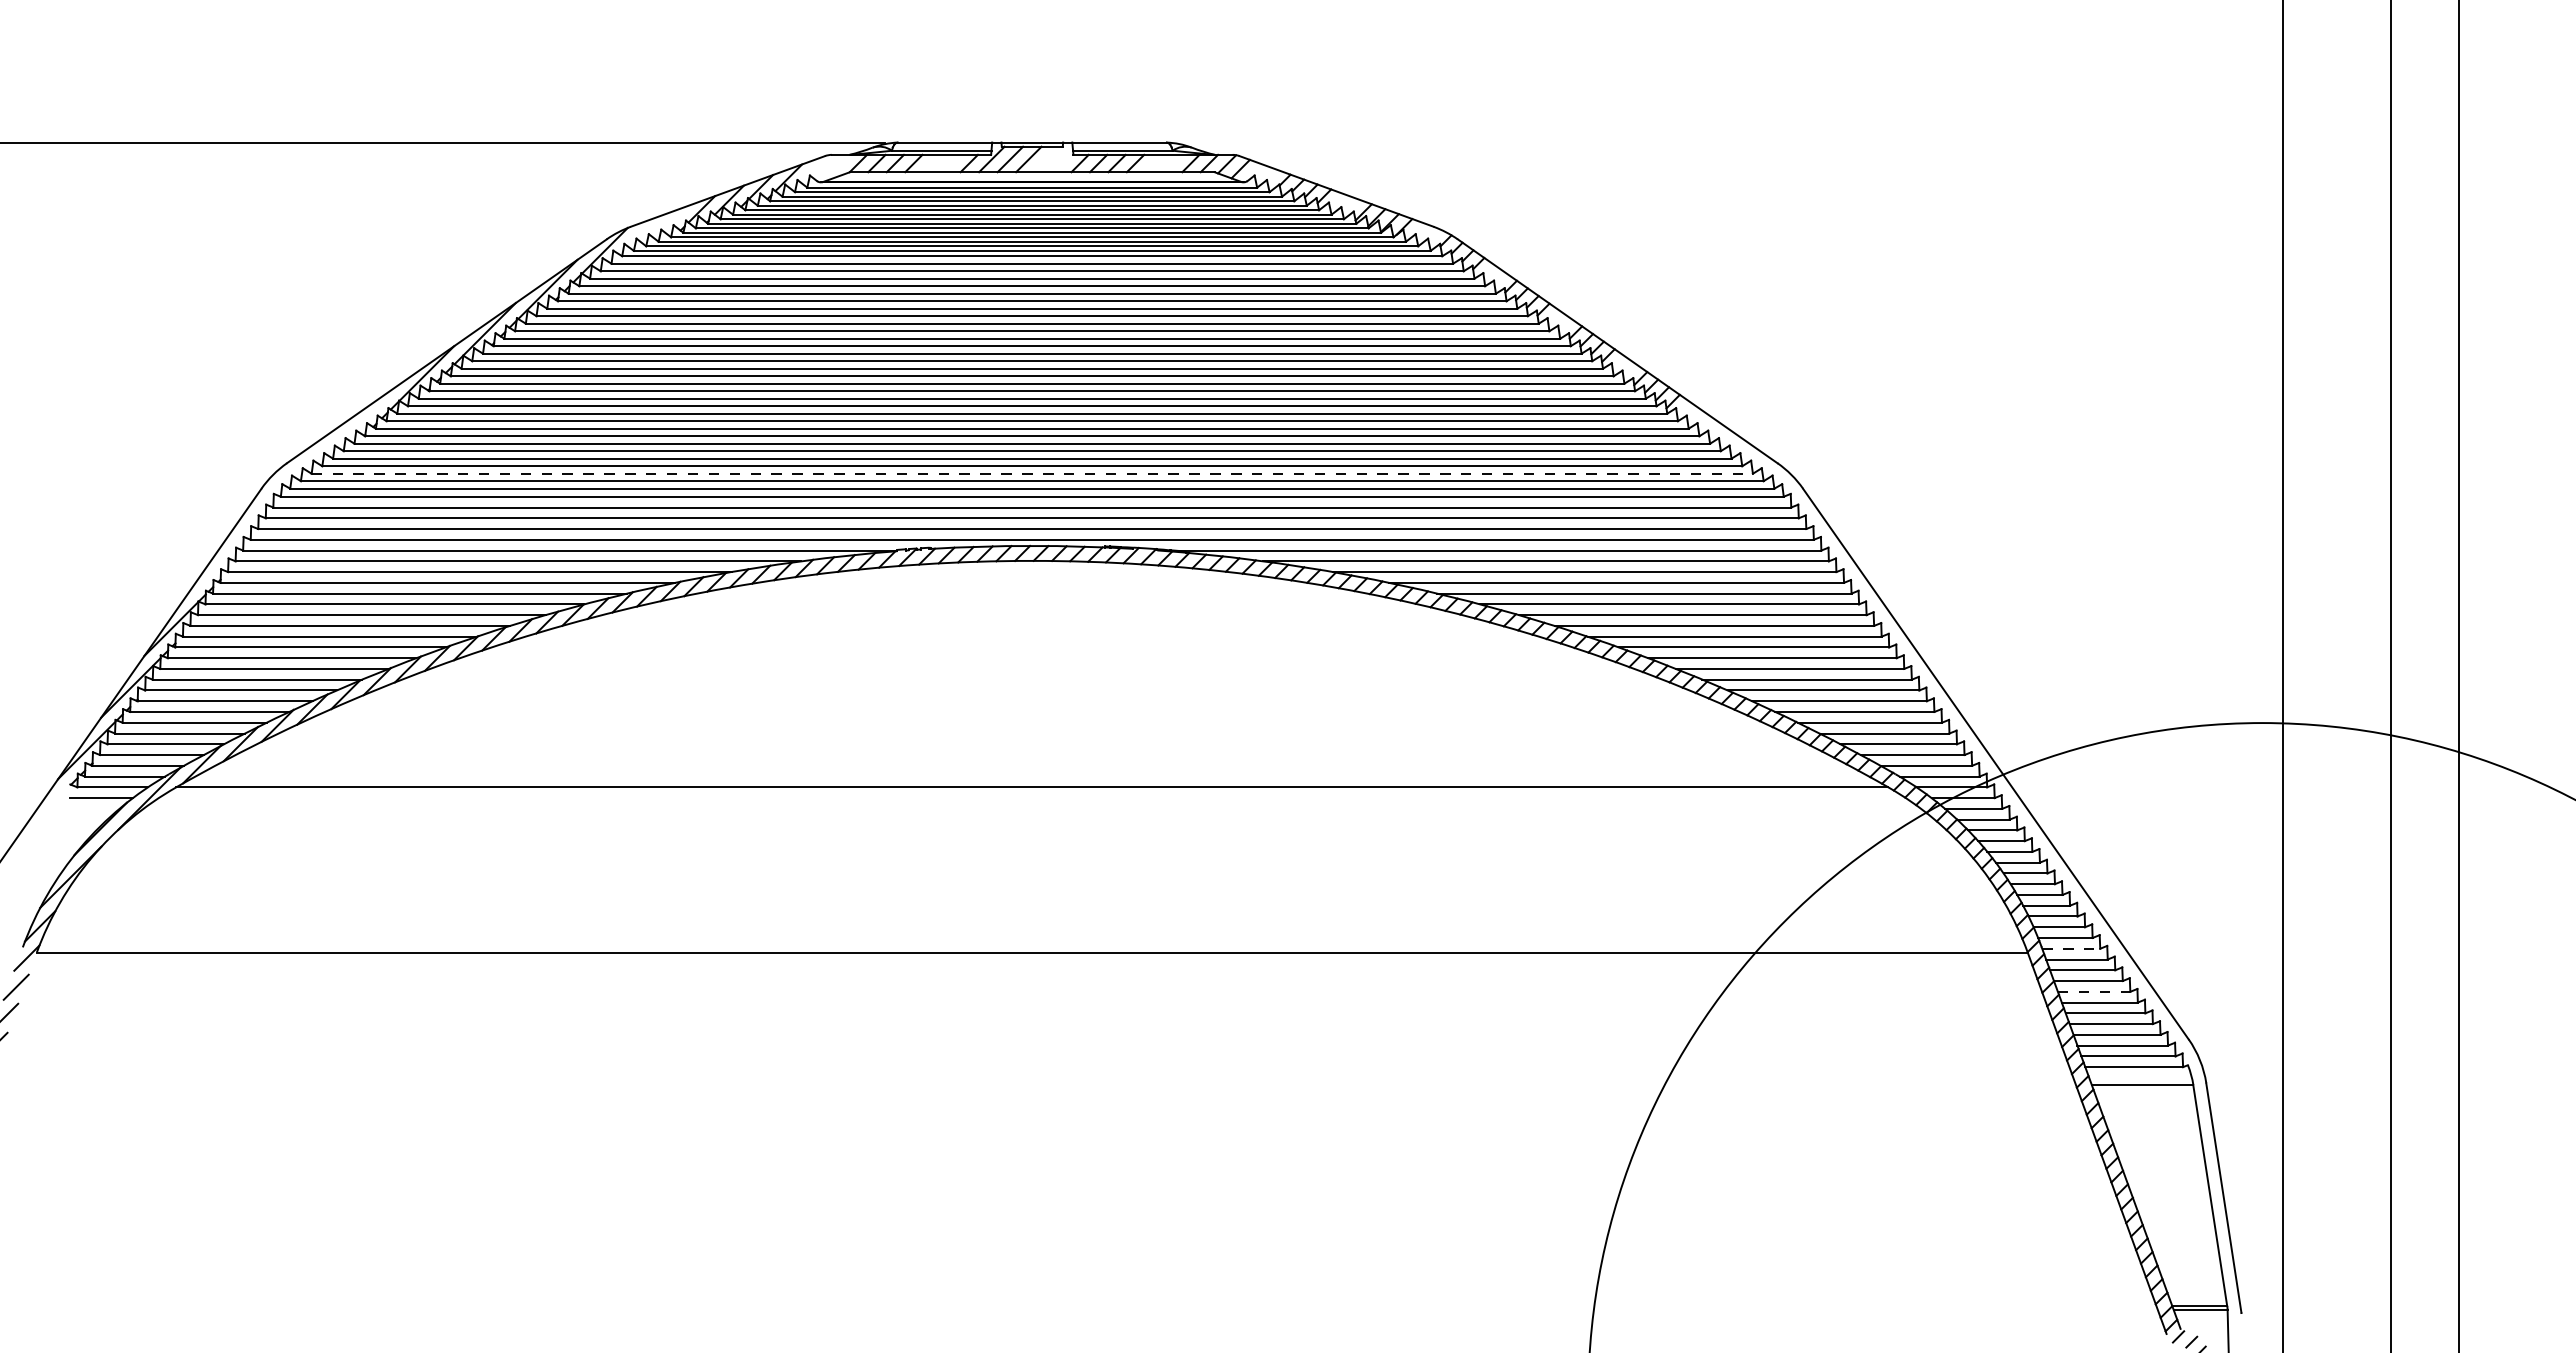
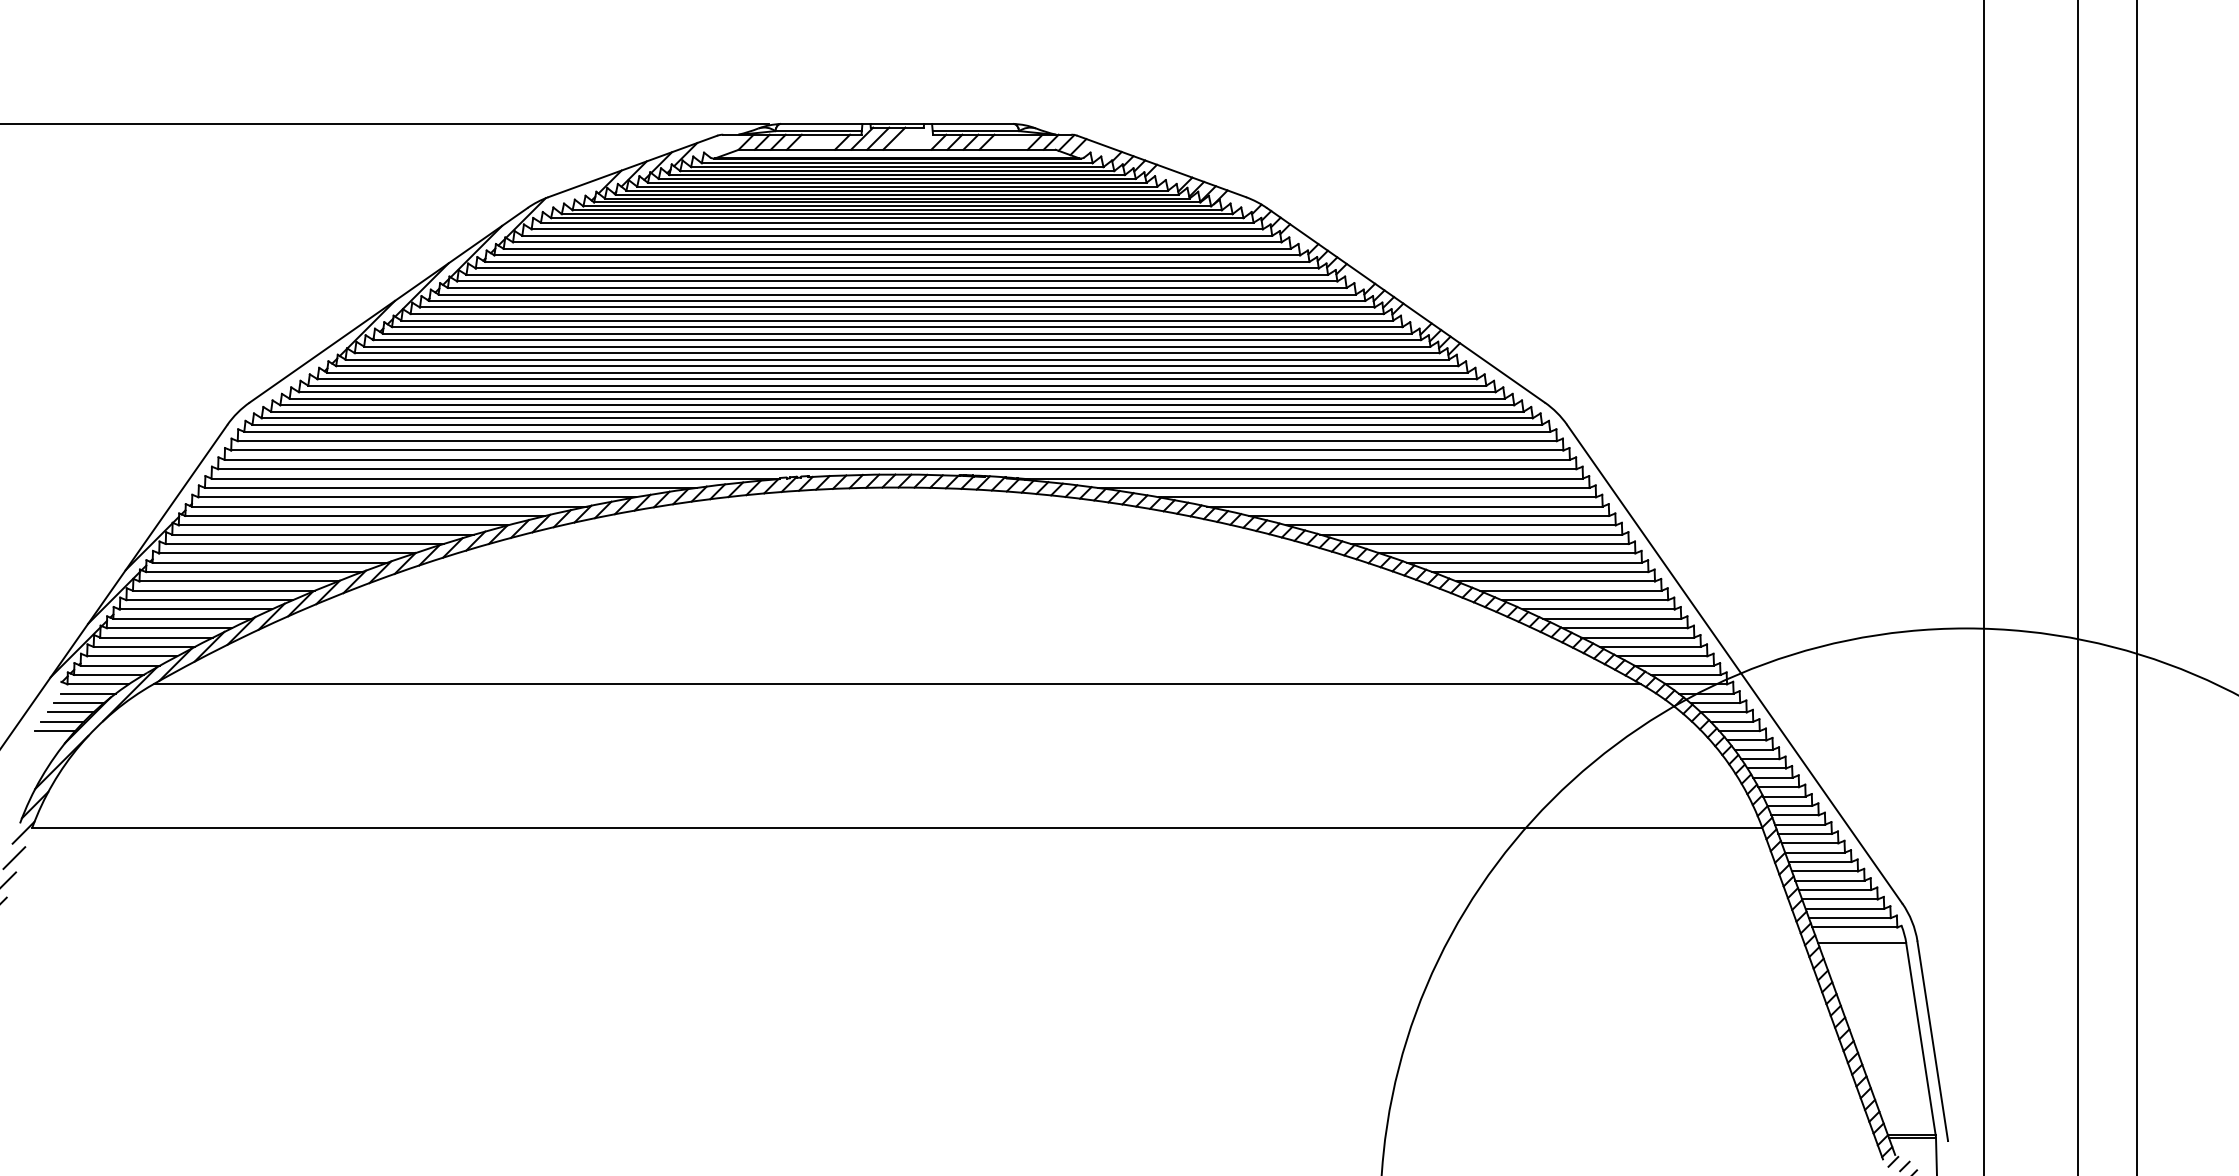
line: (1032, 473) -> (897, 411), dashed -> solid
line: (90, 808) -> (78, 702), added
line: (80, 819) -> (70, 712), added
line: (71, 830) -> (62, 721), added
line: (62, 841) -> (54, 731), added
line: (2071, 948) -> (1800, 824), dashed -> solid
line: (2094, 991) -> (1820, 861), dashed -> solid

